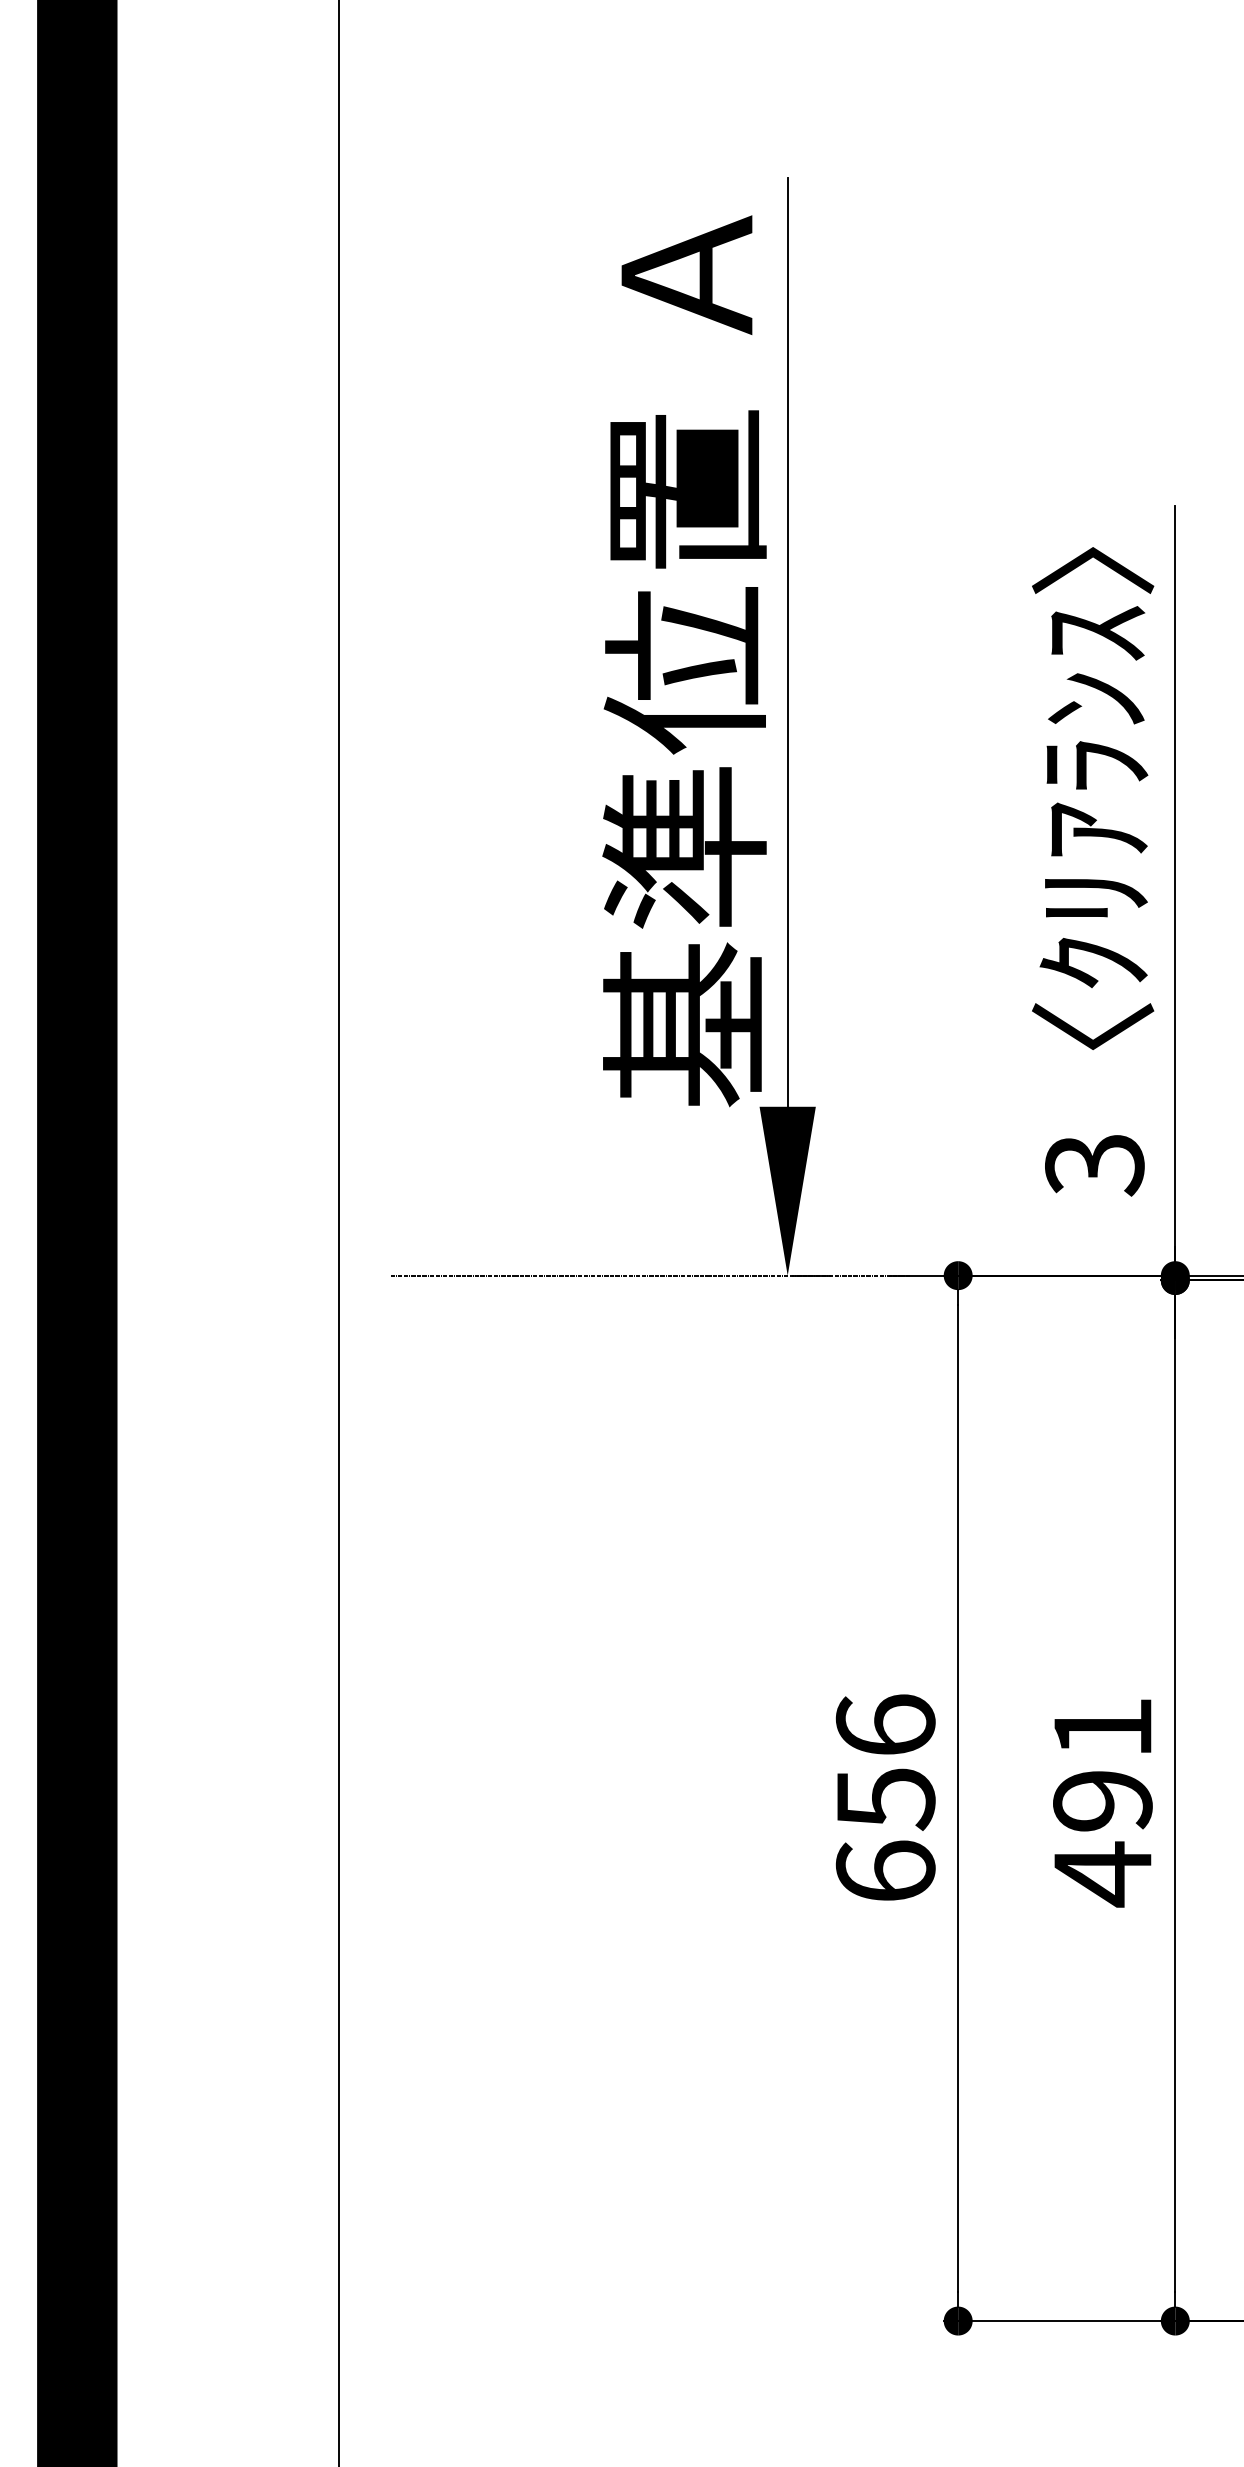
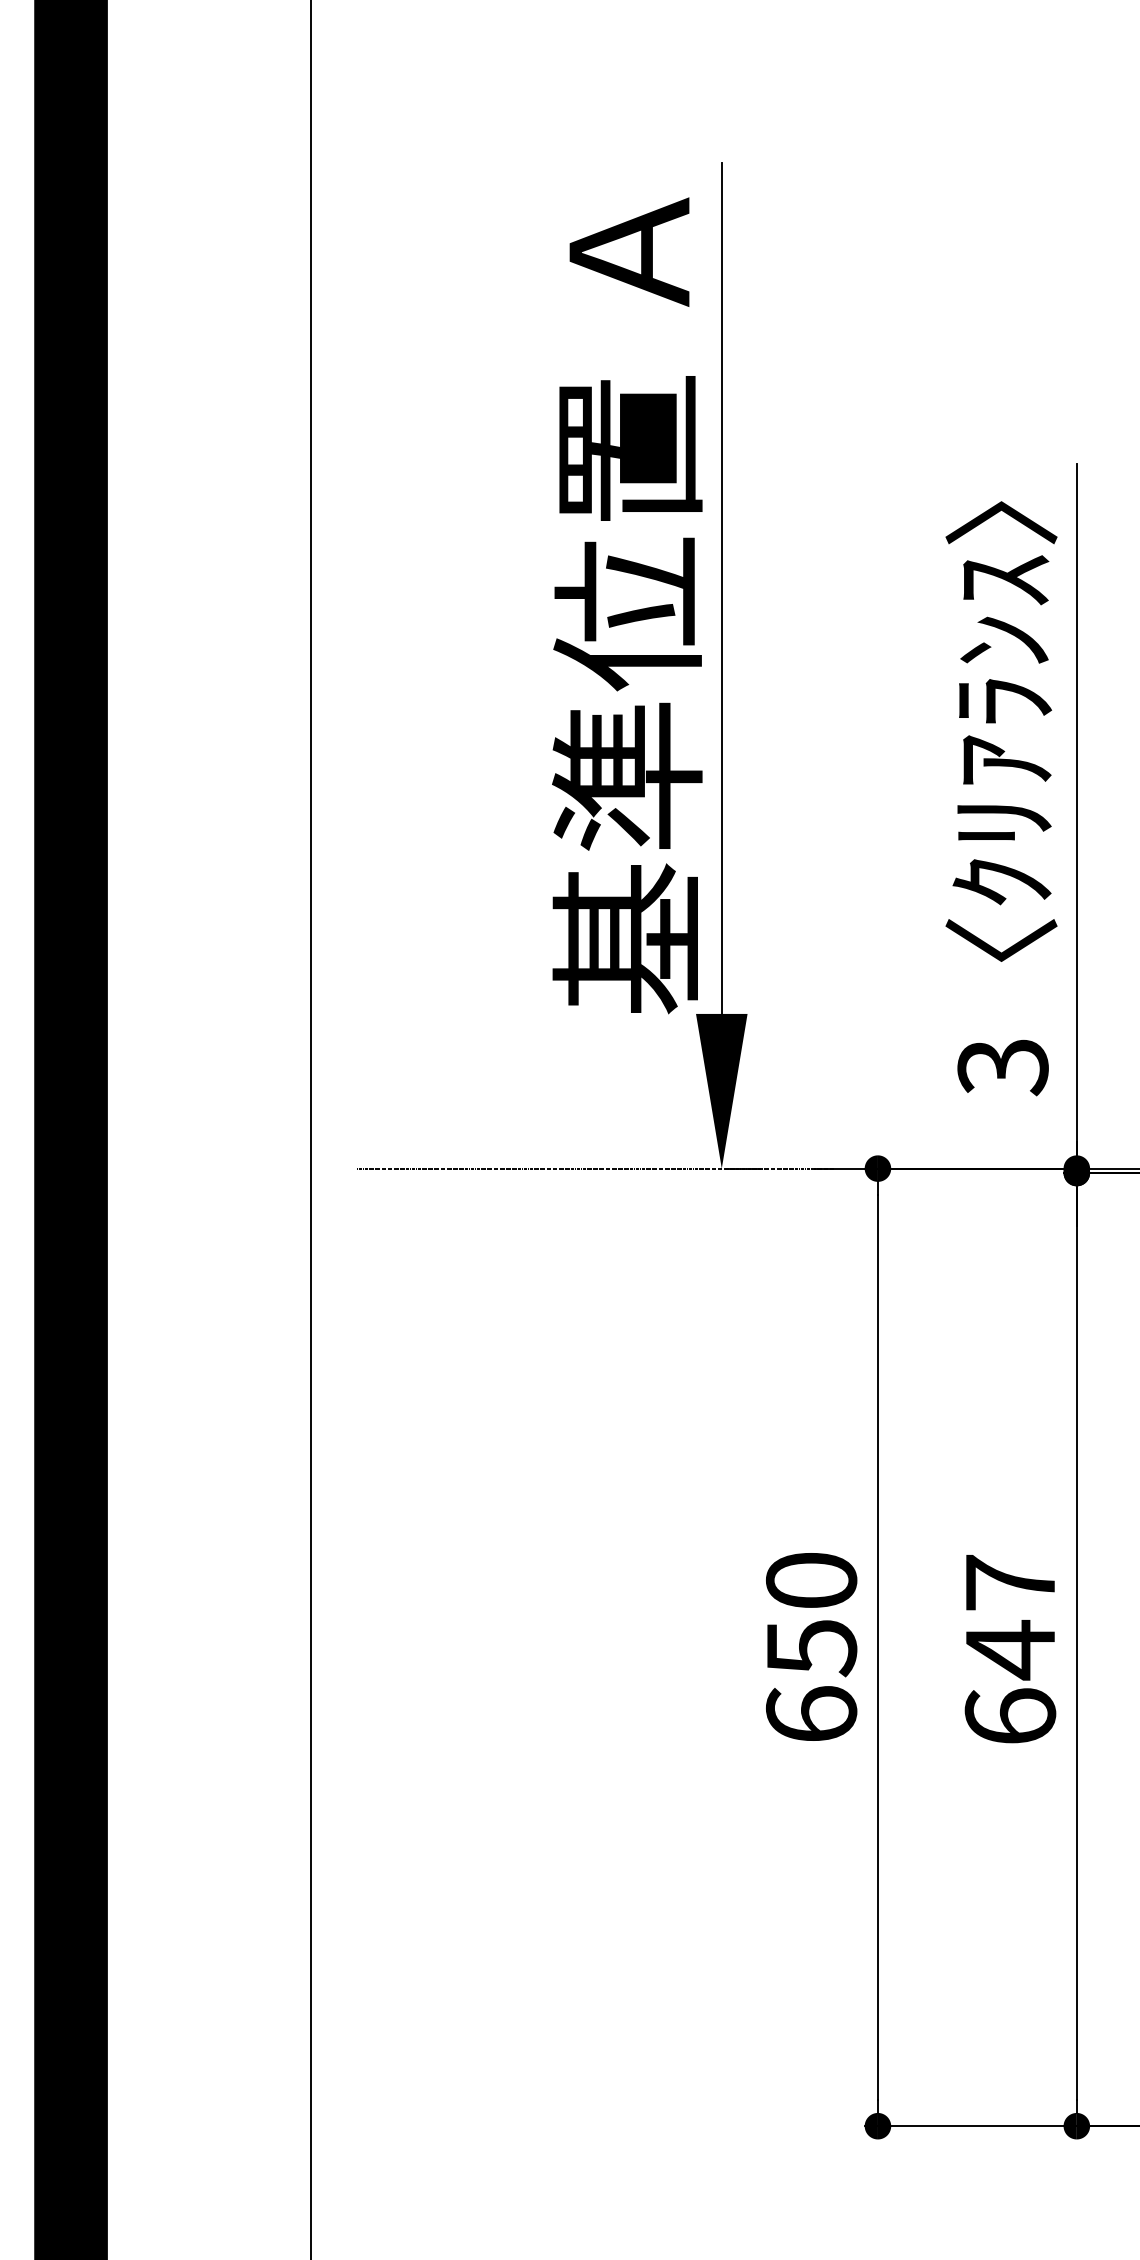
text: (885, 1724) -> (811, 1579), 656 -> 650
text: (1102, 1802) -> (1010, 1651), 491 -> 647

